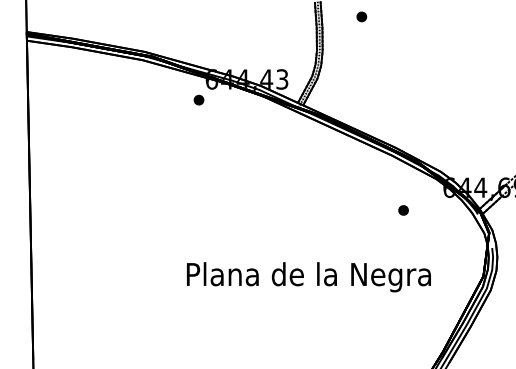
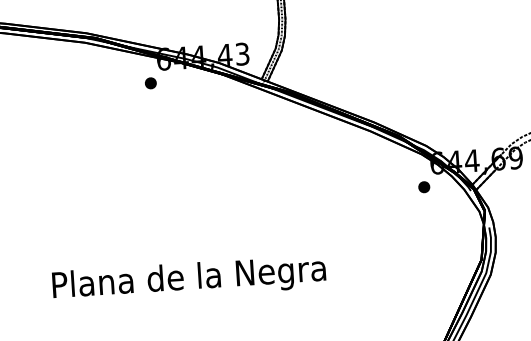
part: (403, 210) -> (424, 187), moved
text: (308, 277) -> (188, 279), moved

